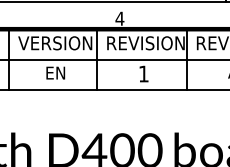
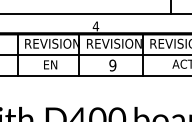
text: (55, 42) -> (50, 43), VERSION -> REVISION
text: (143, 73) -> (112, 65), 1 -> 9

